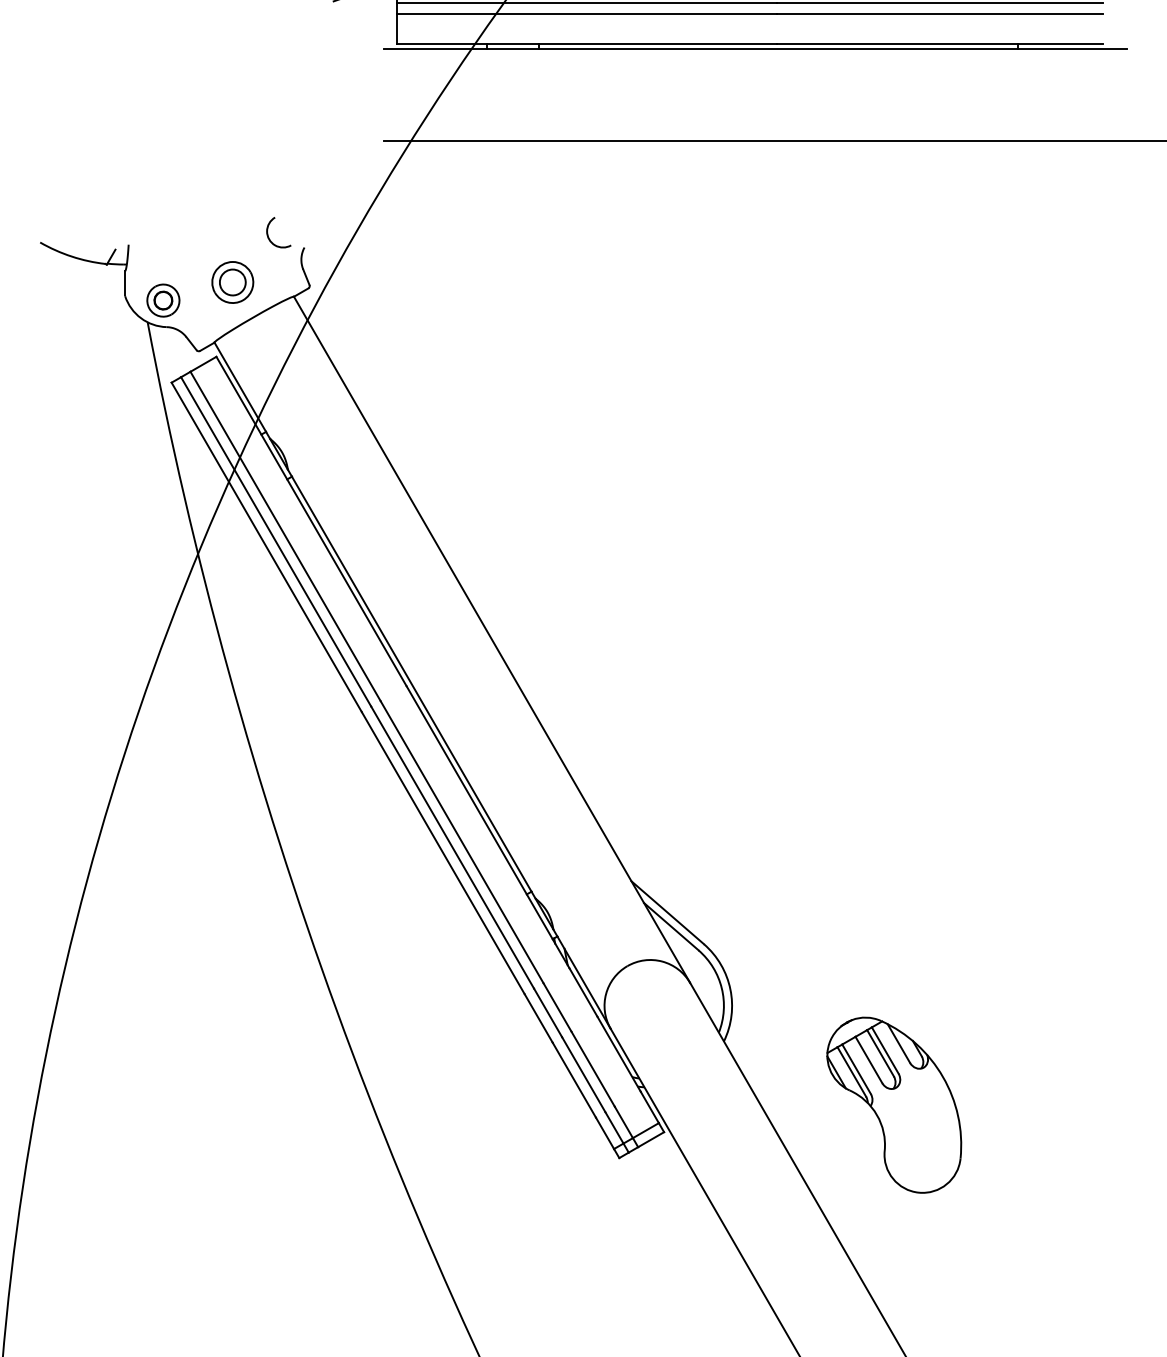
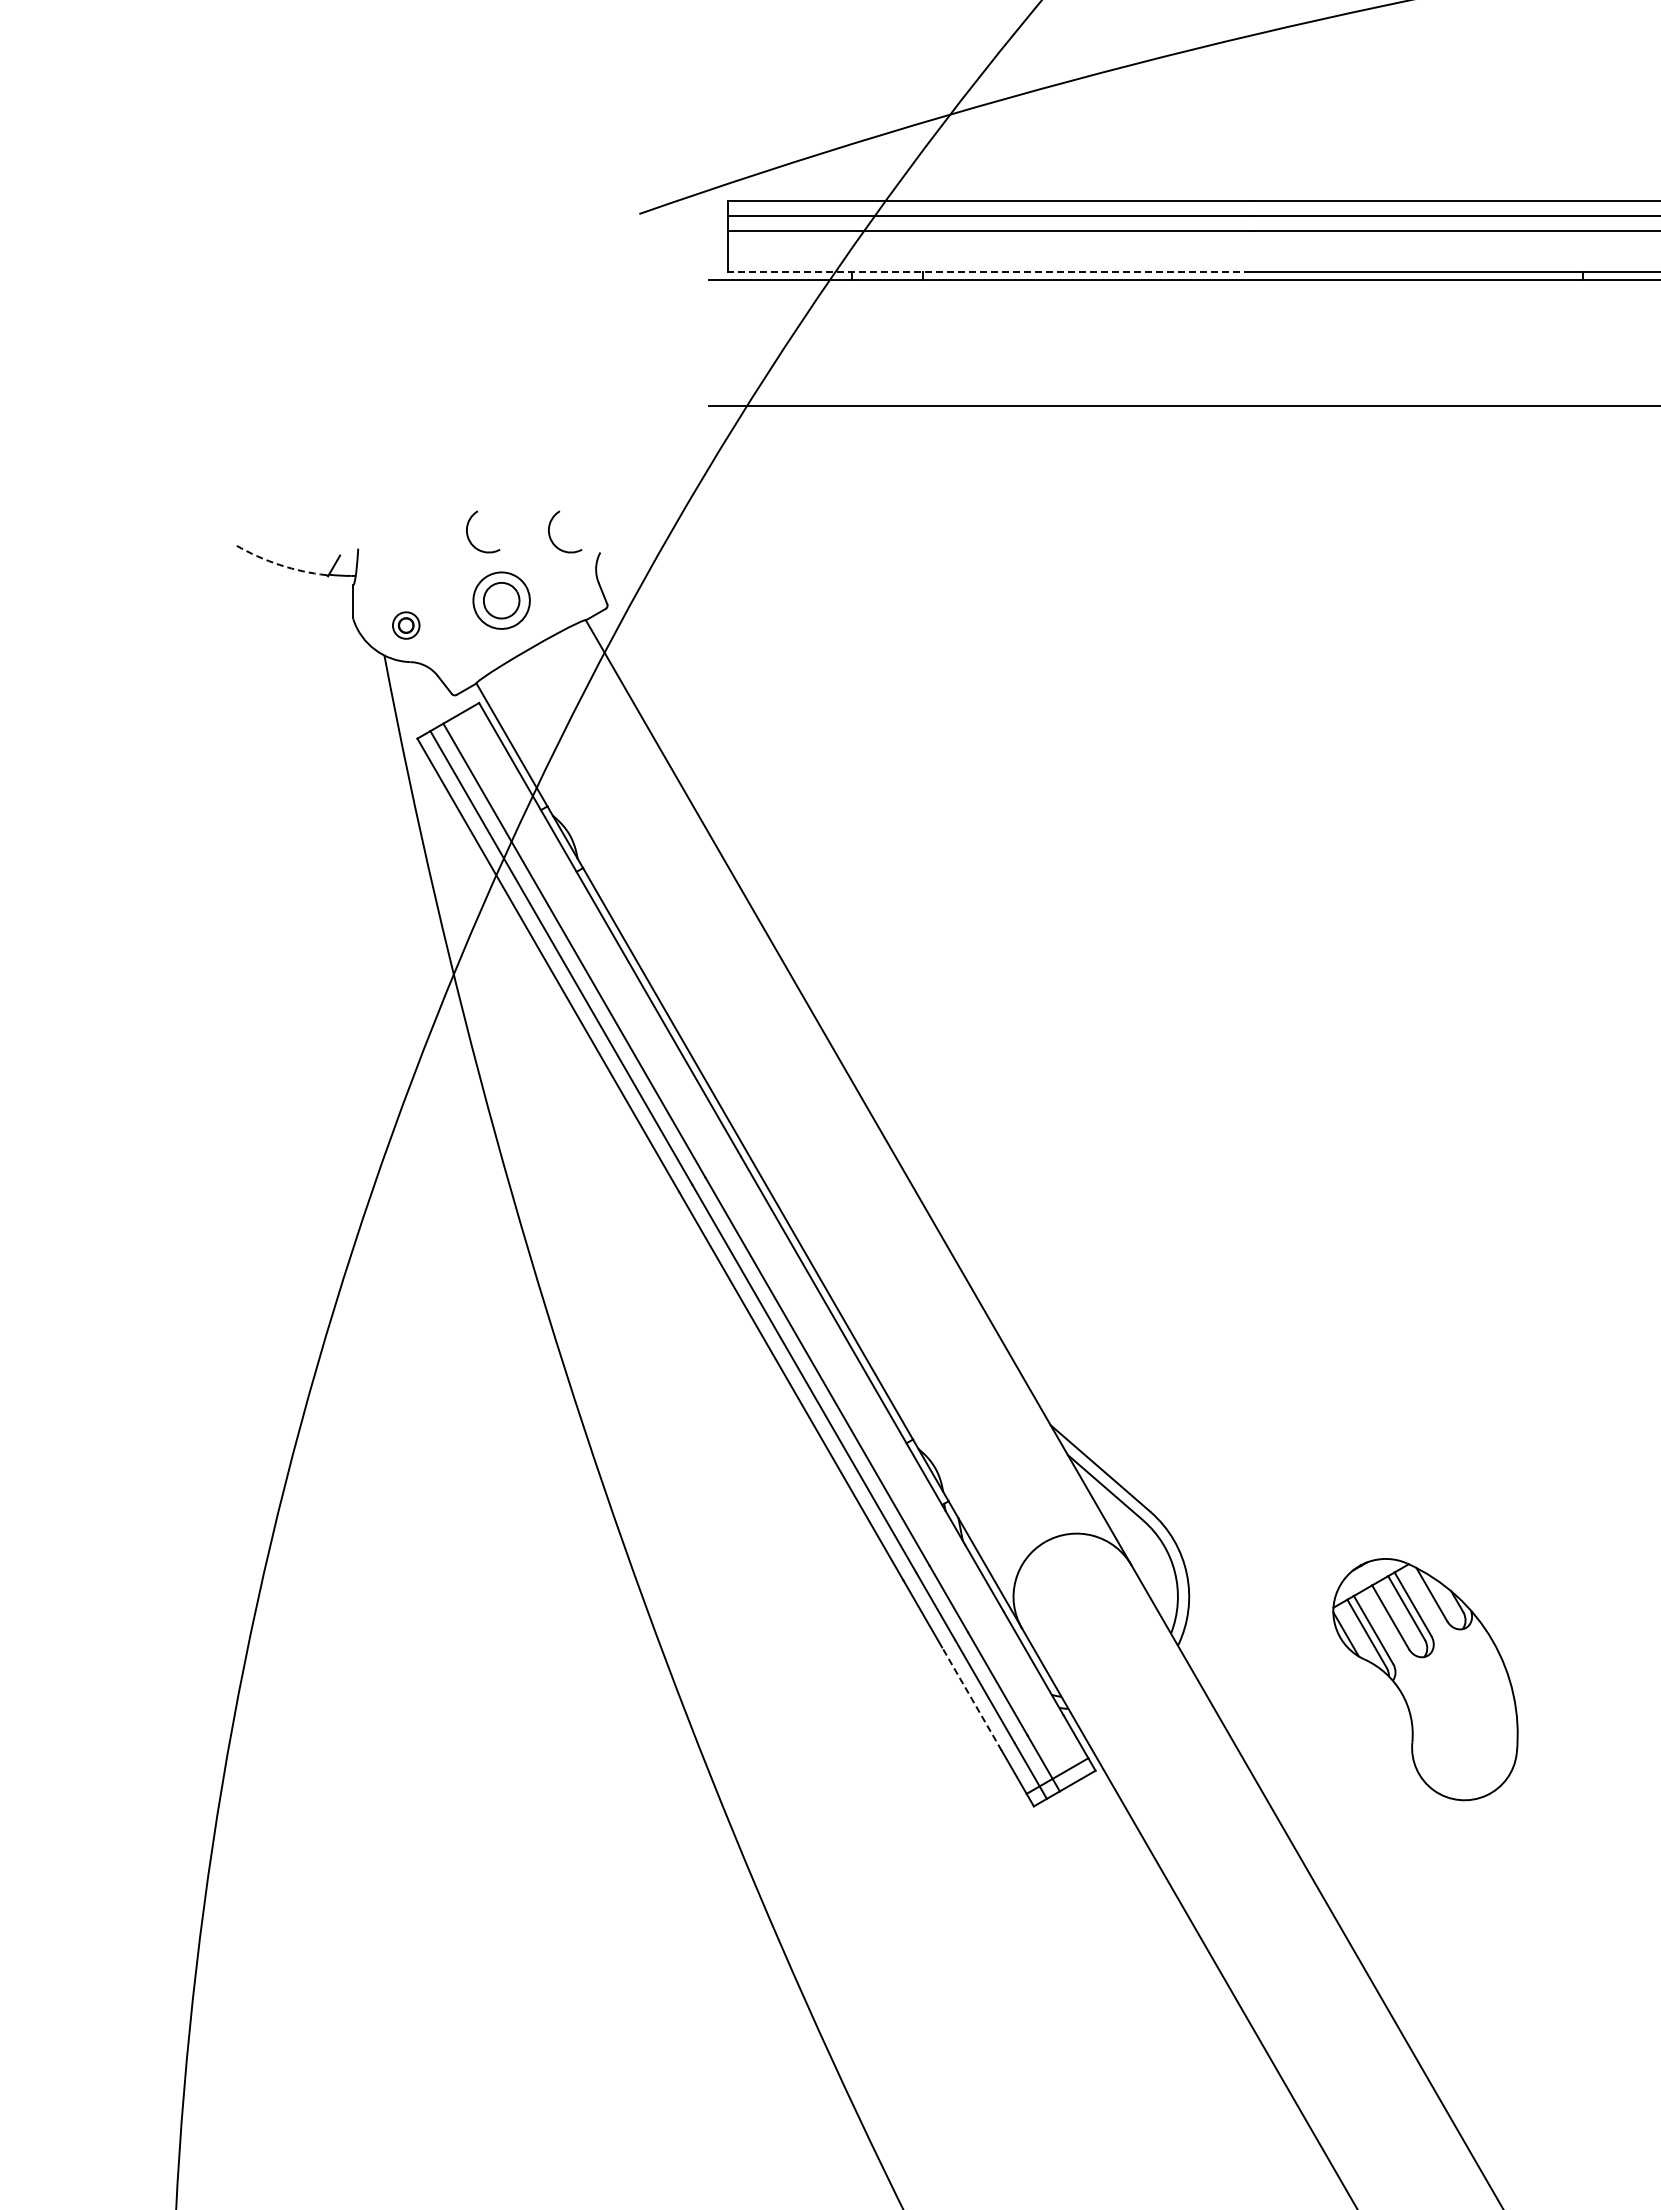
line: (587, 44) -> (989, 272), solid -> dashed
arc: (208, 234) -> (468, 534), added
arc: (71, 256) -> (279, 565), solid -> dashed
part: (163, 300) -> (406, 625), size x0.6
line: (574, 1080) -> (971, 1699), solid -> dashed
part: (894, 1105) -> (1425, 1679), moved

